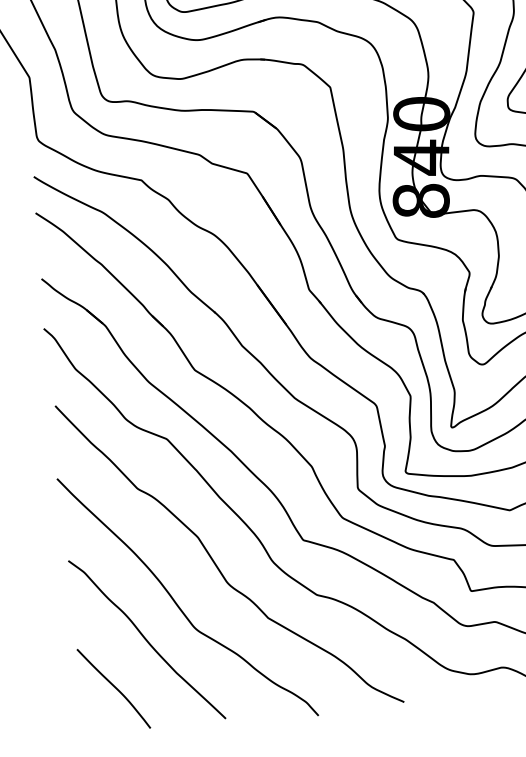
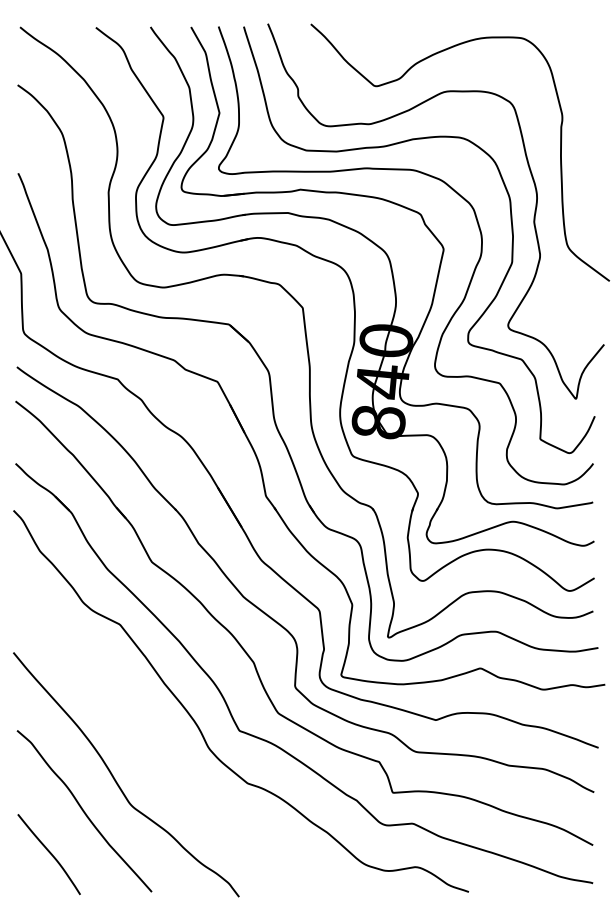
curve: (215, 562) -> (155, 744), removed

